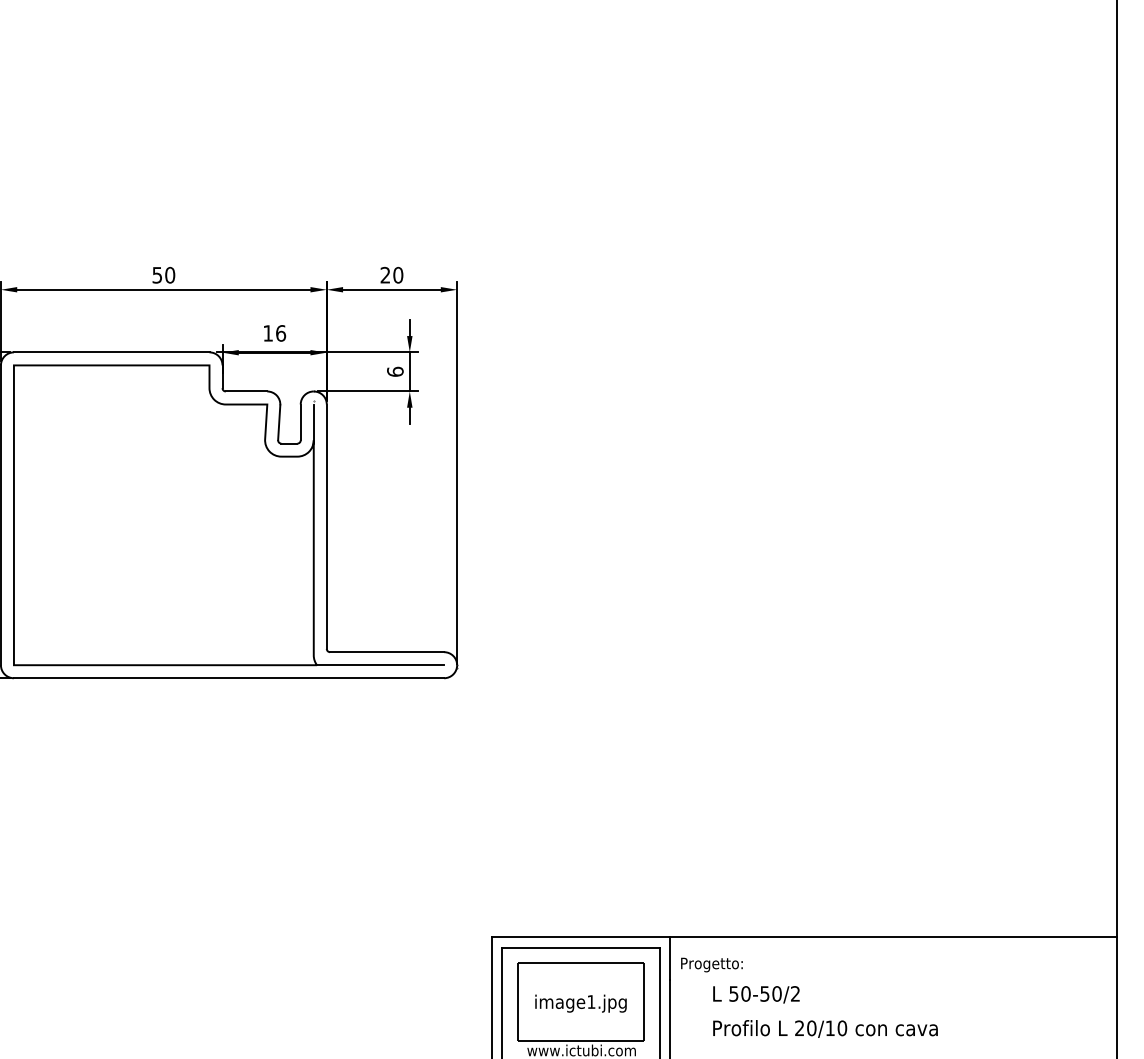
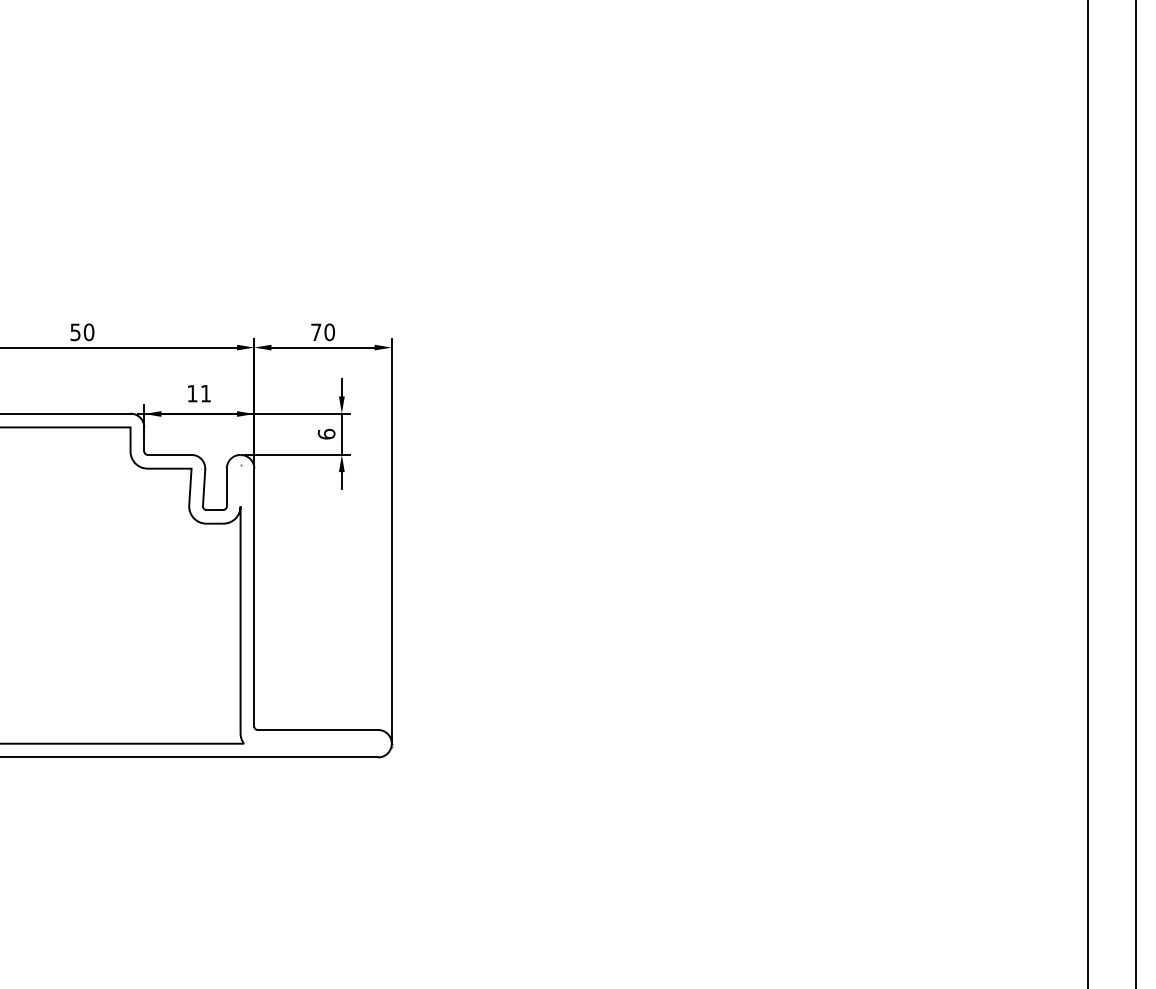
text: (385, 274) -> (316, 331), 20 -> 70
text: (281, 333) -> (206, 393), 16 -> 11
line: (313, 422) -> (240, 487), removed
line: (380, 665) -> (310, 744), removed

